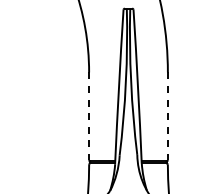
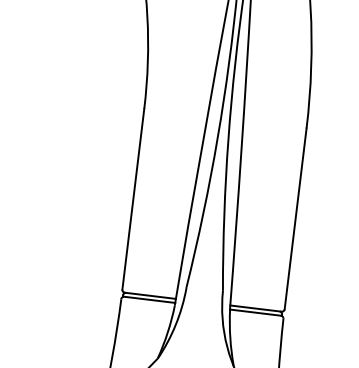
line: (89, 116) -> (134, 199), dashed -> solid
line: (167, 116) -> (294, 219), dashed -> solid

